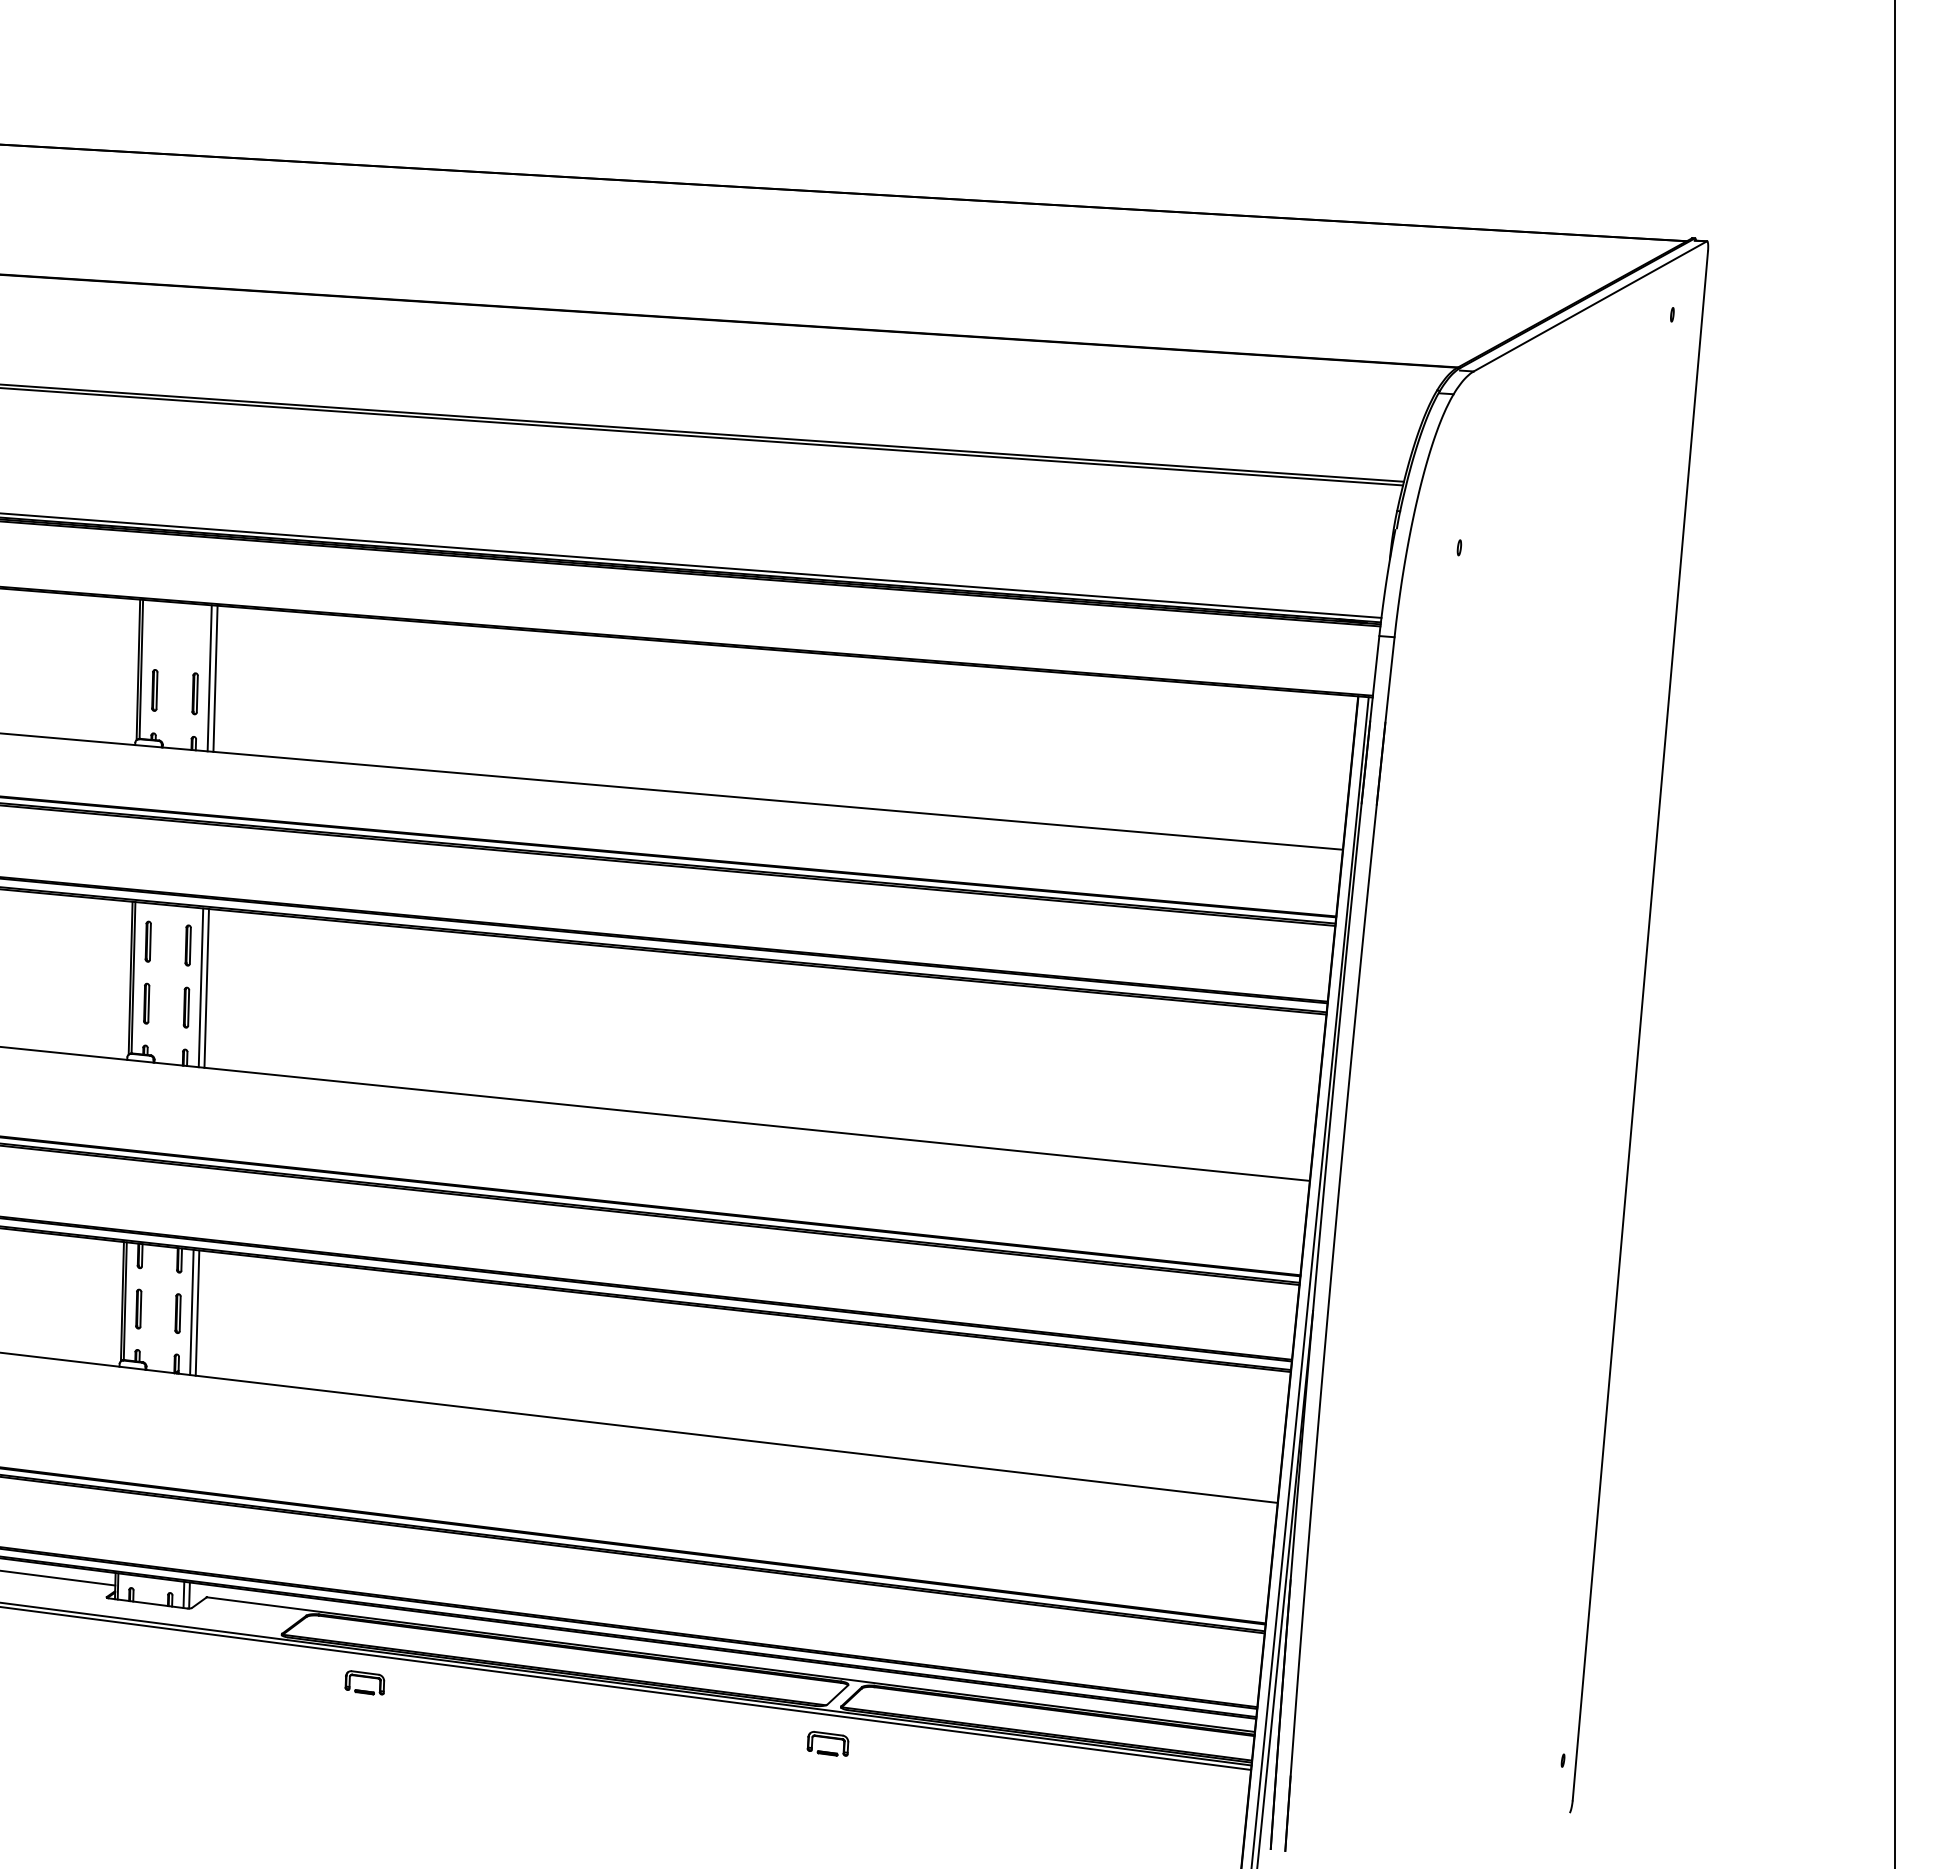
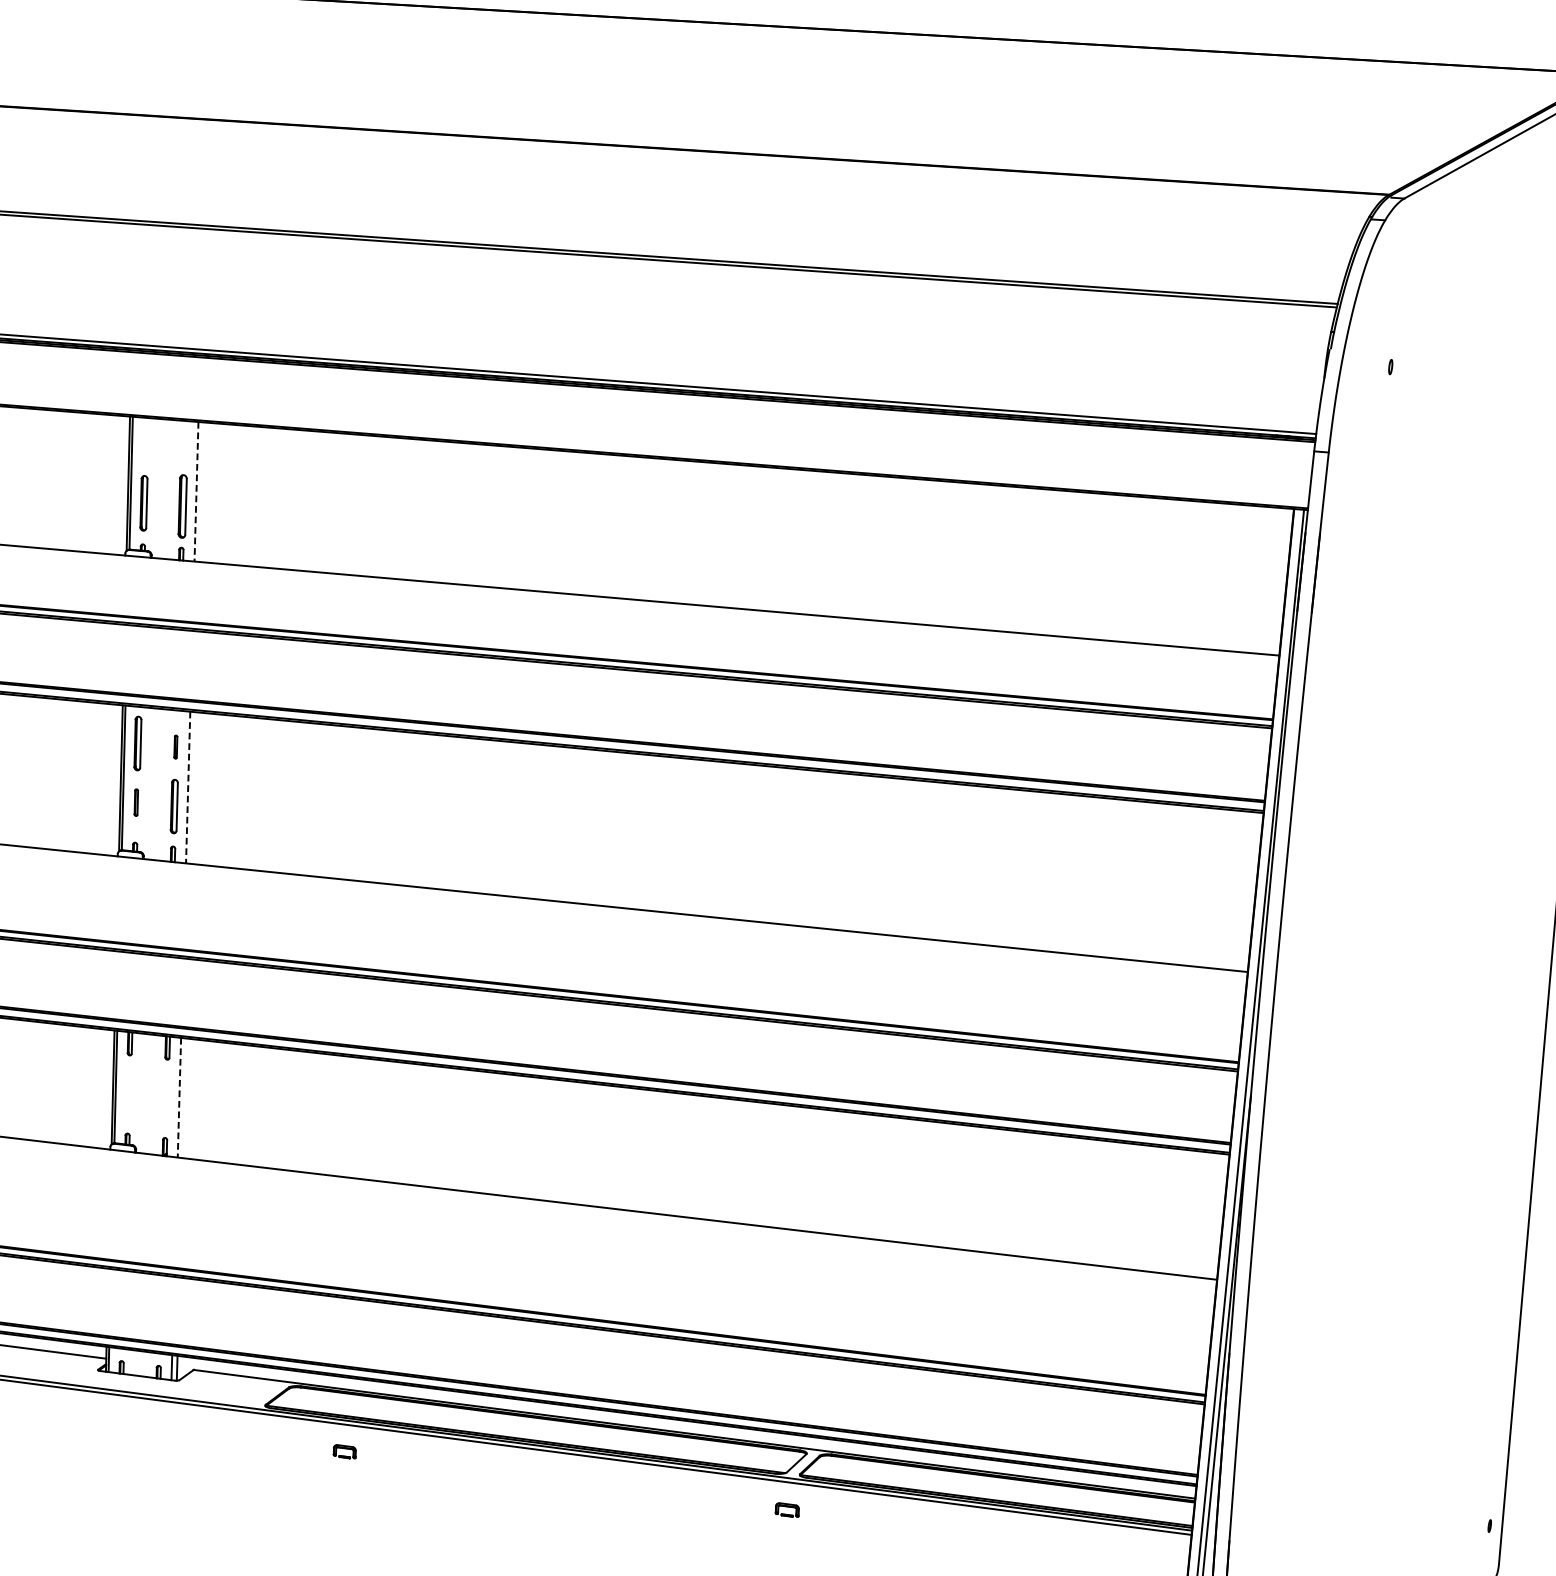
line: (209, 678) -> (196, 491), solid -> dashed
line: (215, 678) -> (202, 491), removed
part: (154, 690) -> (143, 503), size x1.4
part: (194, 693) -> (181, 506), size x1.6
part: (147, 941) -> (137, 743), size x1.4
part: (187, 945) -> (175, 747), size x0.6
line: (200, 988) -> (187, 788), solid -> dashed
line: (206, 988) -> (193, 788), removed
part: (146, 1003) -> (136, 802), size x0.7
part: (186, 1007) -> (174, 806), size x1.4
part: (138, 1308) -> (128, 1093), removed
line: (191, 1312) -> (179, 1097), solid -> dashed
line: (197, 1312) -> (184, 1097), removed
part: (177, 1313) -> (165, 1098), removed
part: (364, 1682) -> (344, 1451), size x0.6
part: (827, 1743) -> (786, 1509), size x0.6

